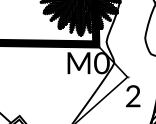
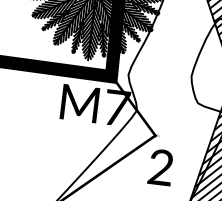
text: (101, 63) -> (116, 108), M0 -> M7

